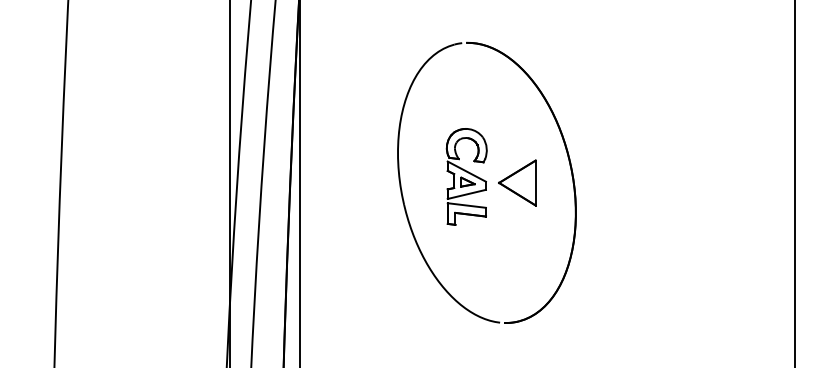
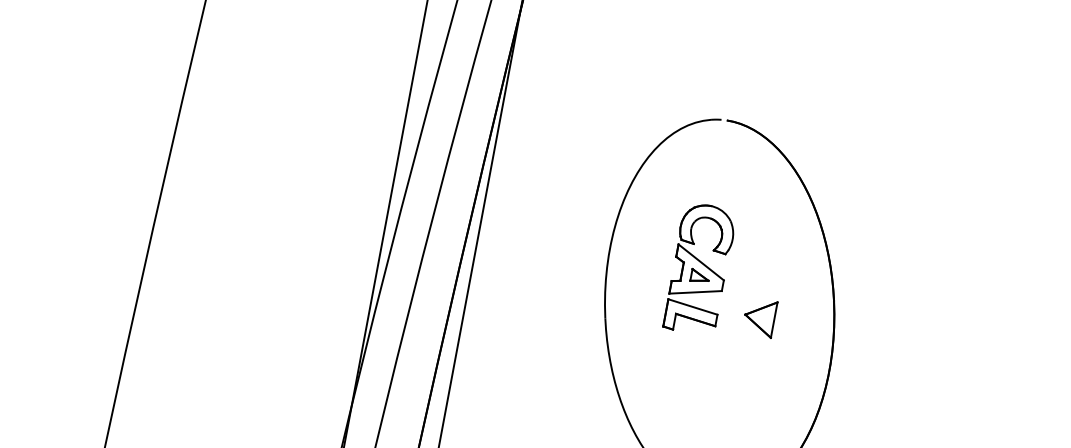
part: (466, 176) -> (699, 268), moved
part: (517, 182) -> (759, 316), size x0.6

